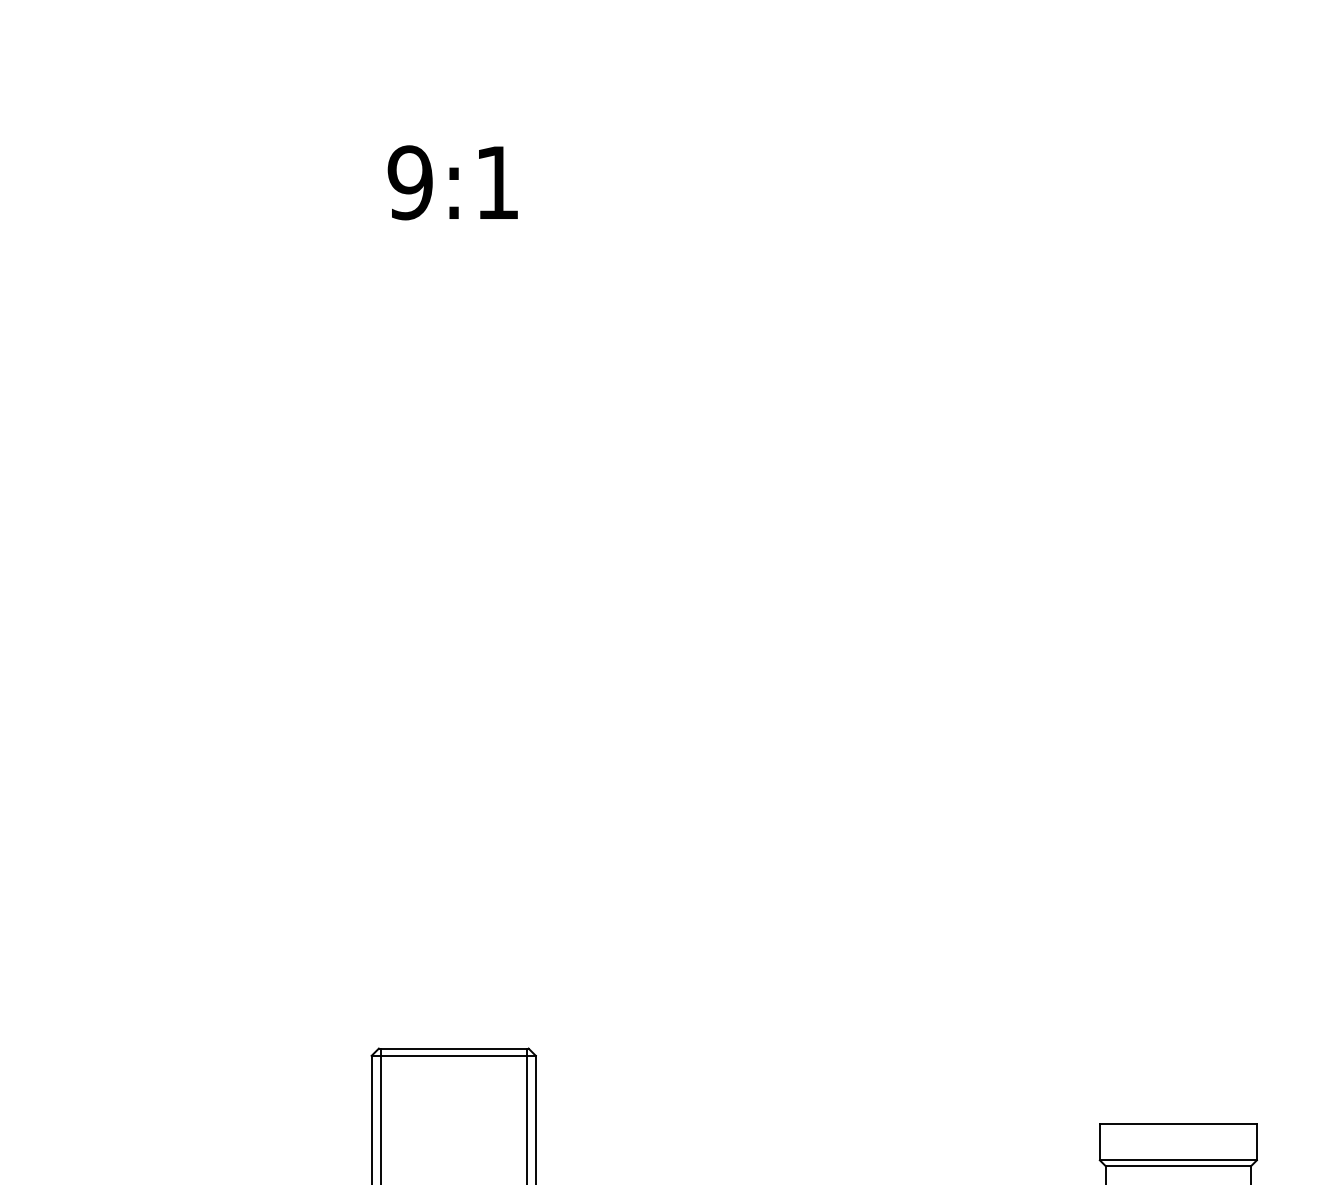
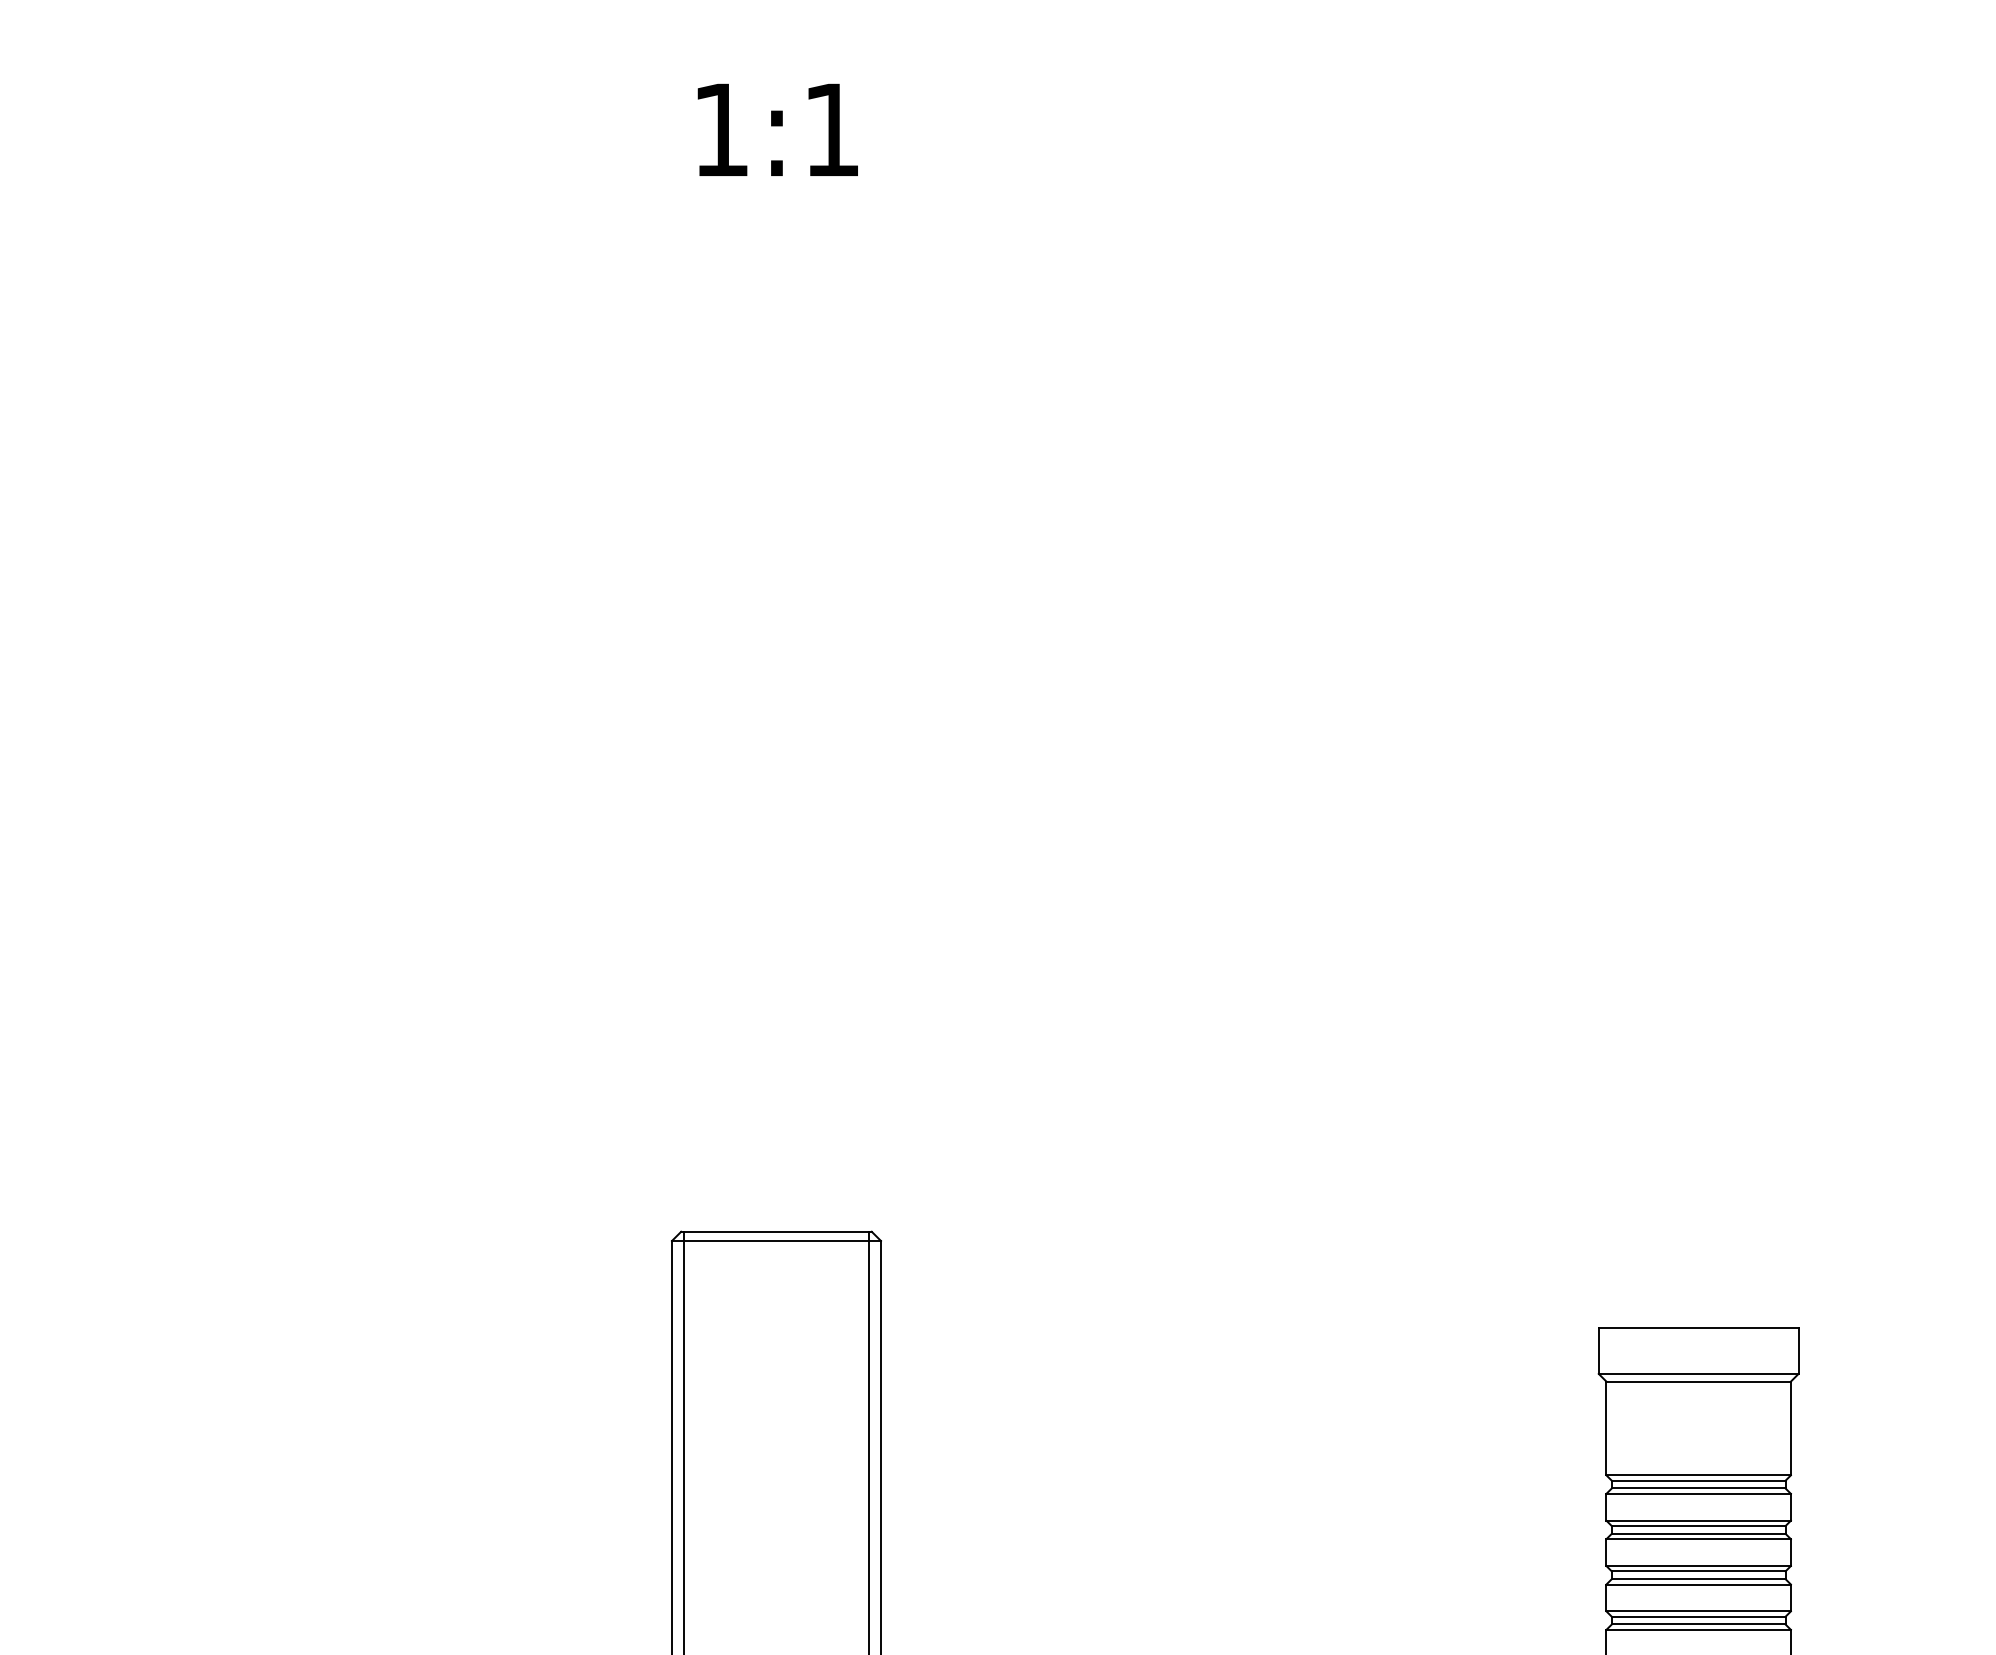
text: (409, 182) -> (720, 129), 9:1 -> 1:1

